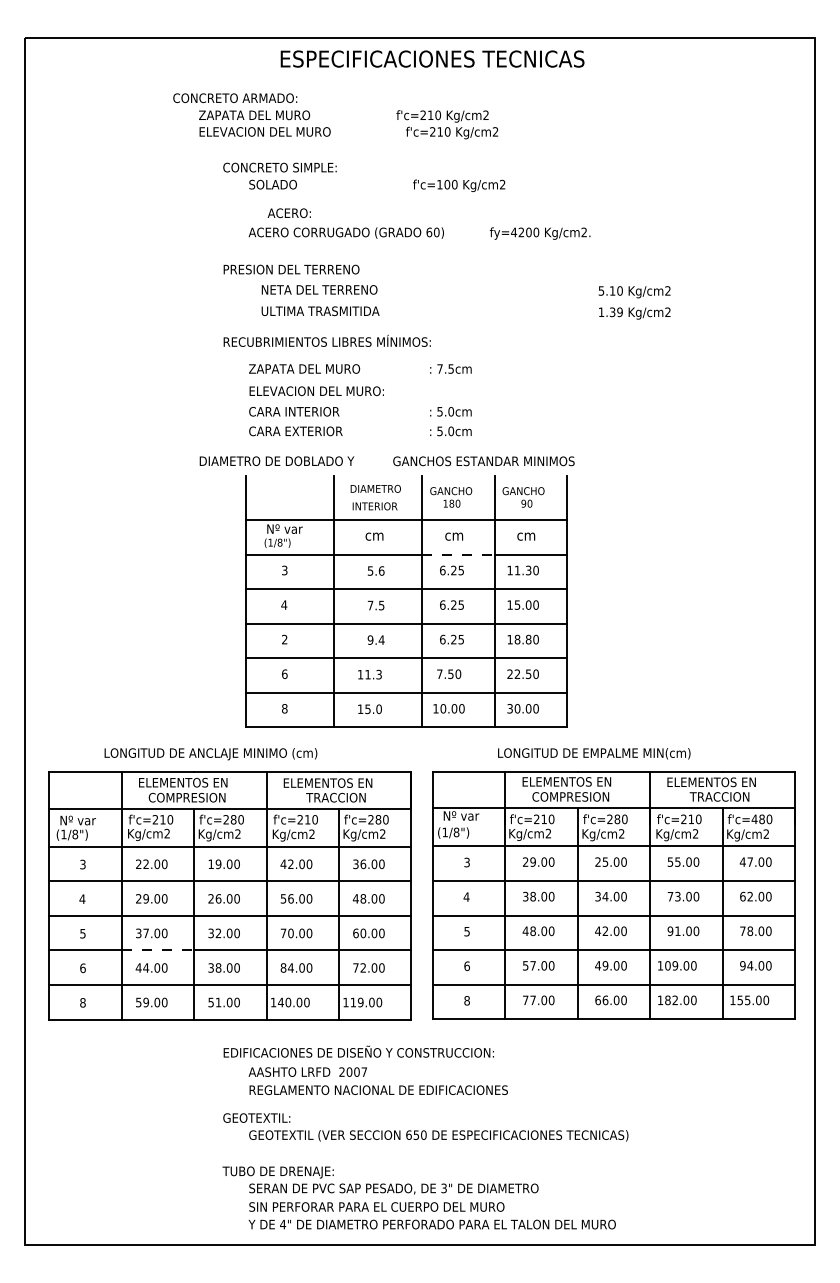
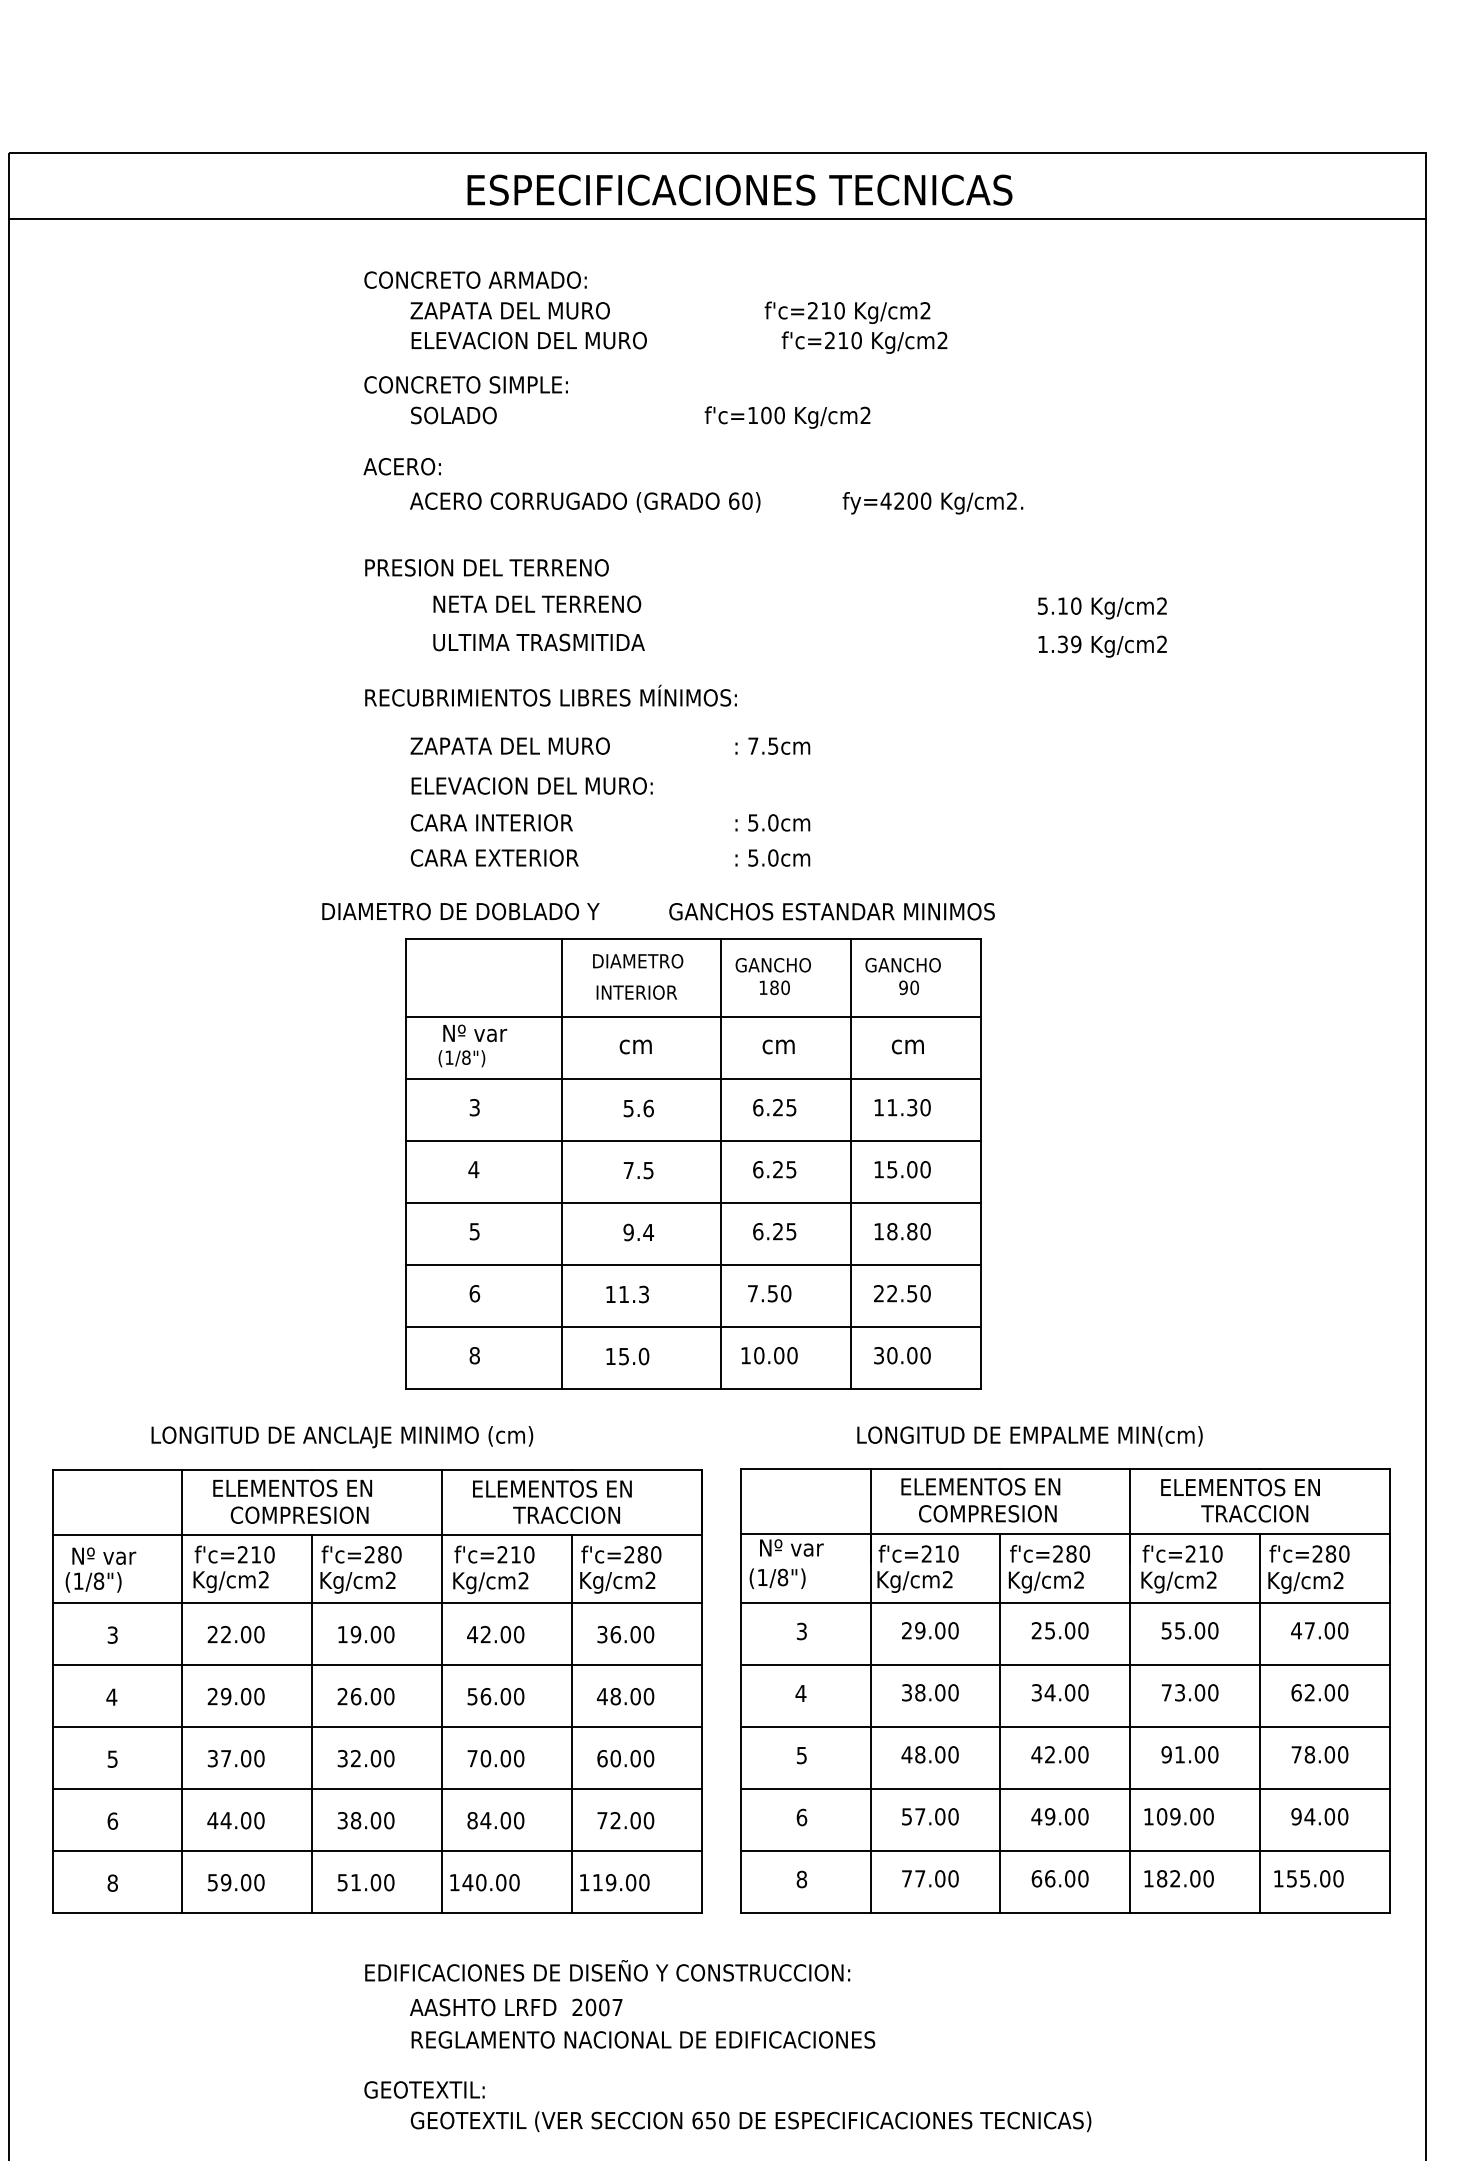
line: (419, 75) -> (716, 219), added
text: (335, 116) -> (655, 312), moved
text: (288, 213) -> (400, 467), moved
line: (406, 476) -> (693, 938), added
line: (458, 554) -> (786, 1078), dashed -> solid
text: (284, 639) -> (474, 1231), 2 -> 5
text: (754, 819) -> (1317, 1554), f'c=480 -> f'c=280
line: (158, 950) -> (248, 1789), dashed -> solid

